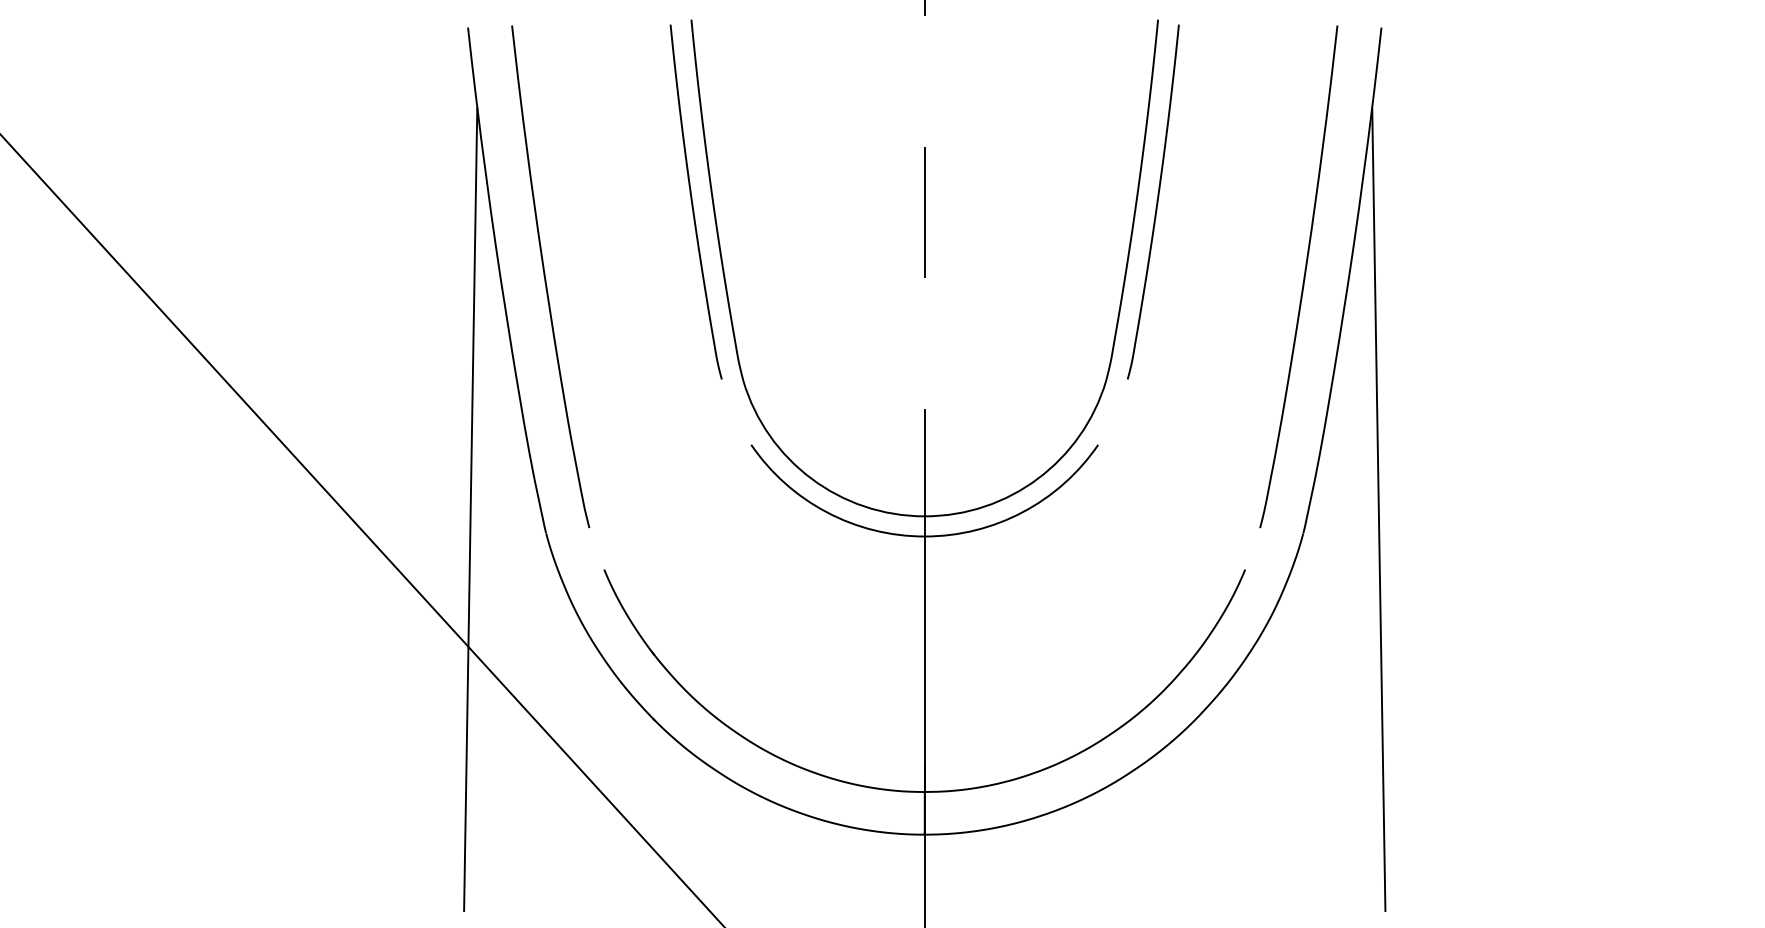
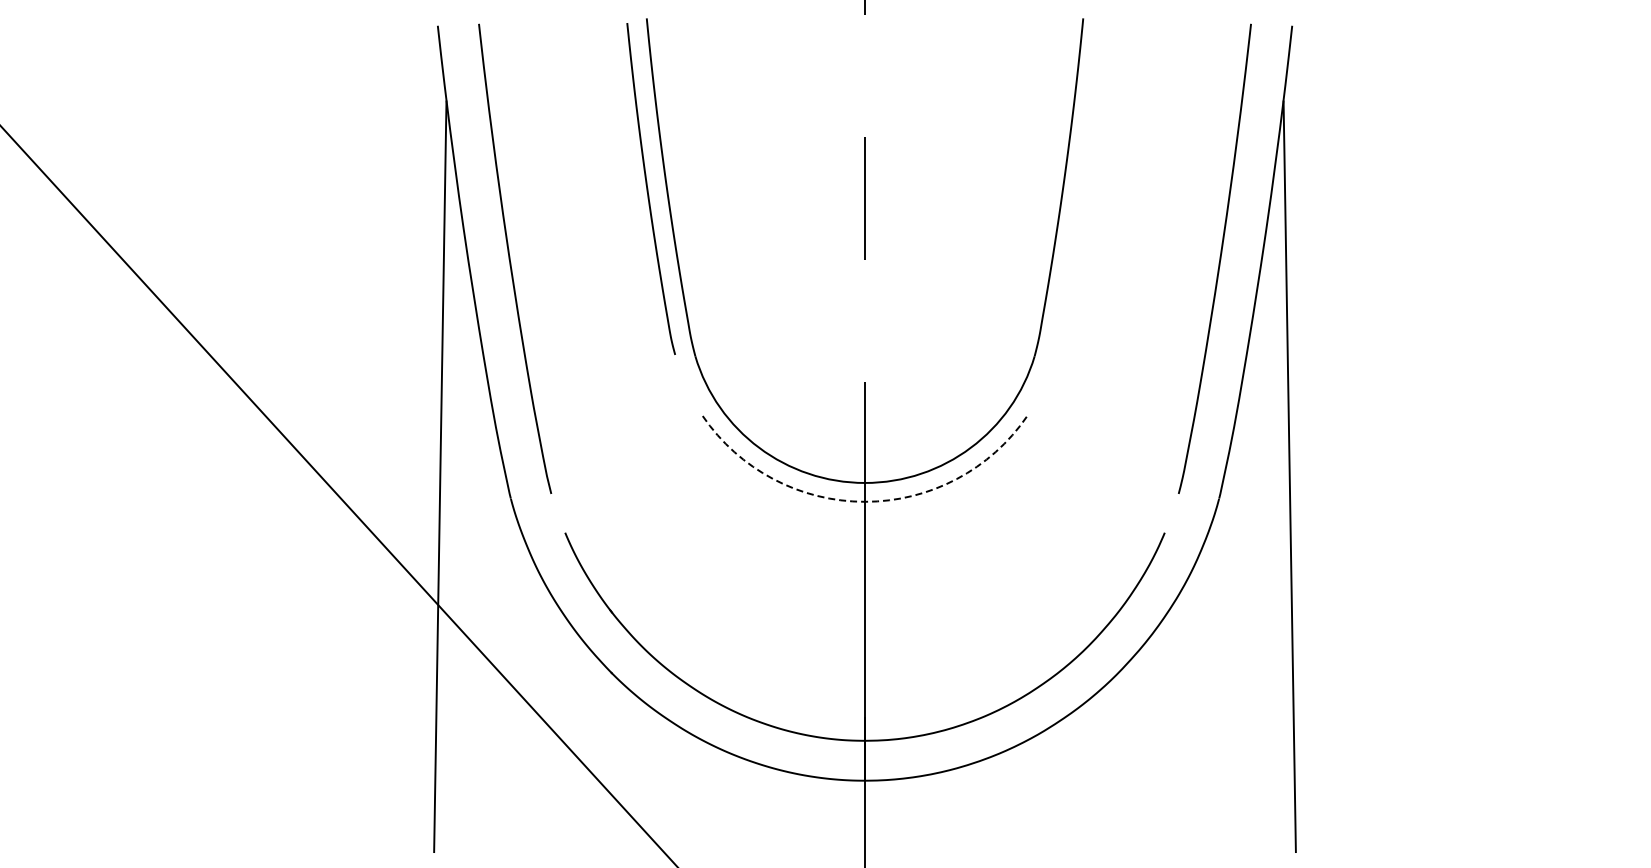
curve: (1156, 201) -> (1081, 188), removed
arc: (925, 536) -> (865, 501), solid -> dashed

